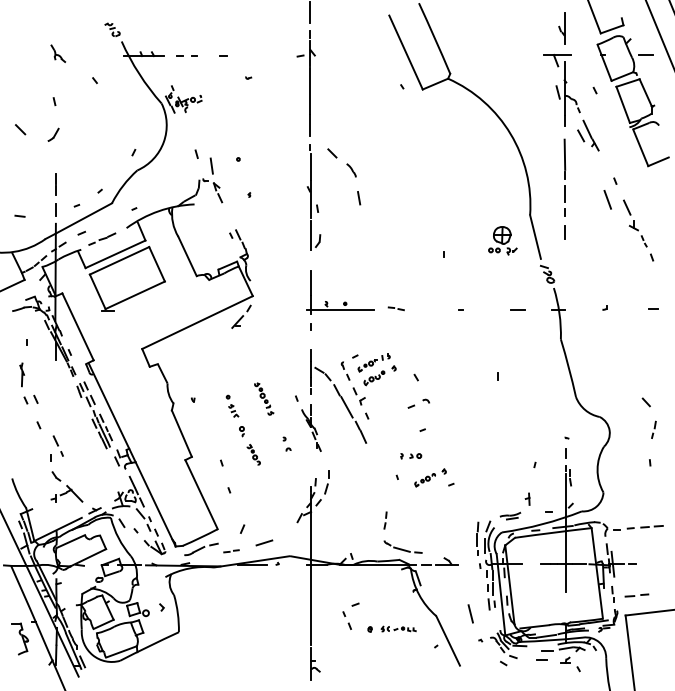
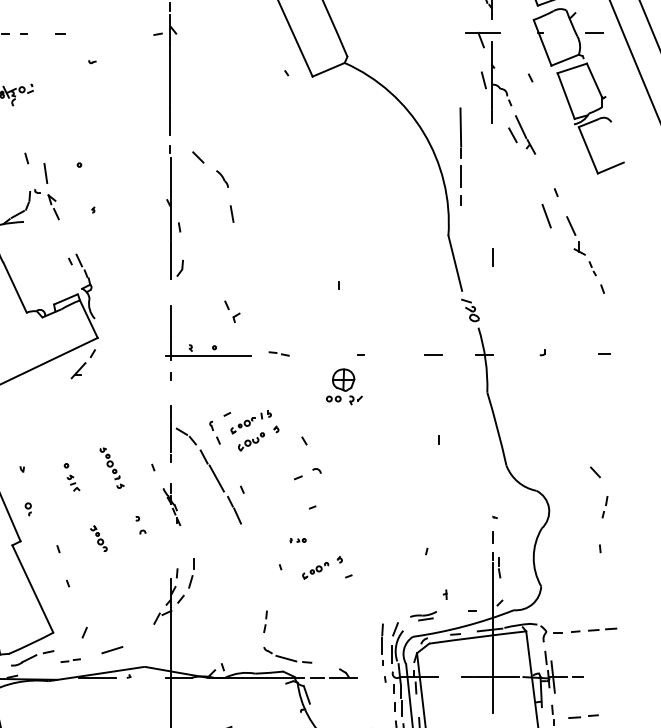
part: (564, 177) -> (460, 156), moved
part: (502, 240) -> (343, 386), moved
line: (497, 376) -> (438, 439), moved
part: (358, 396) -> (231, 311), moved
part: (311, 427) -> (171, 504), size x0.7
part: (241, 431) -> (27, 509), moved
part: (411, 456) -> (298, 540), size x0.6
line: (534, 464) -> (426, 550), moved
part: (527, 498) -> (445, 593), size x0.6

